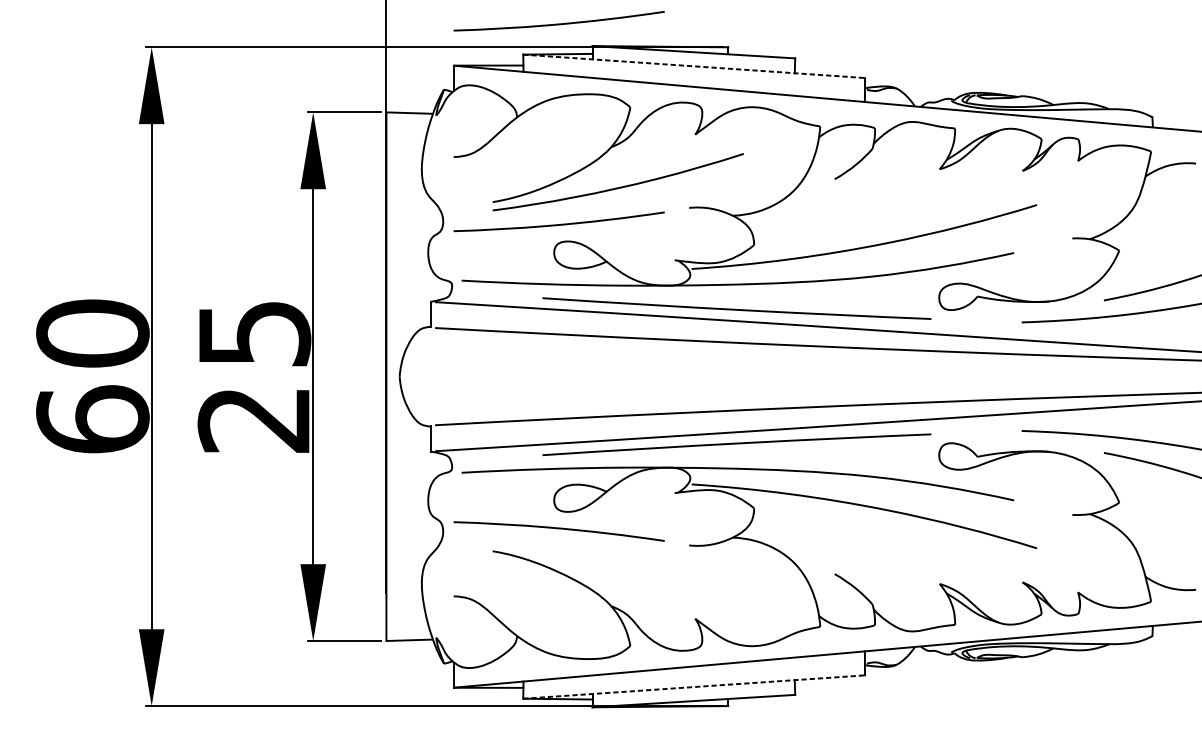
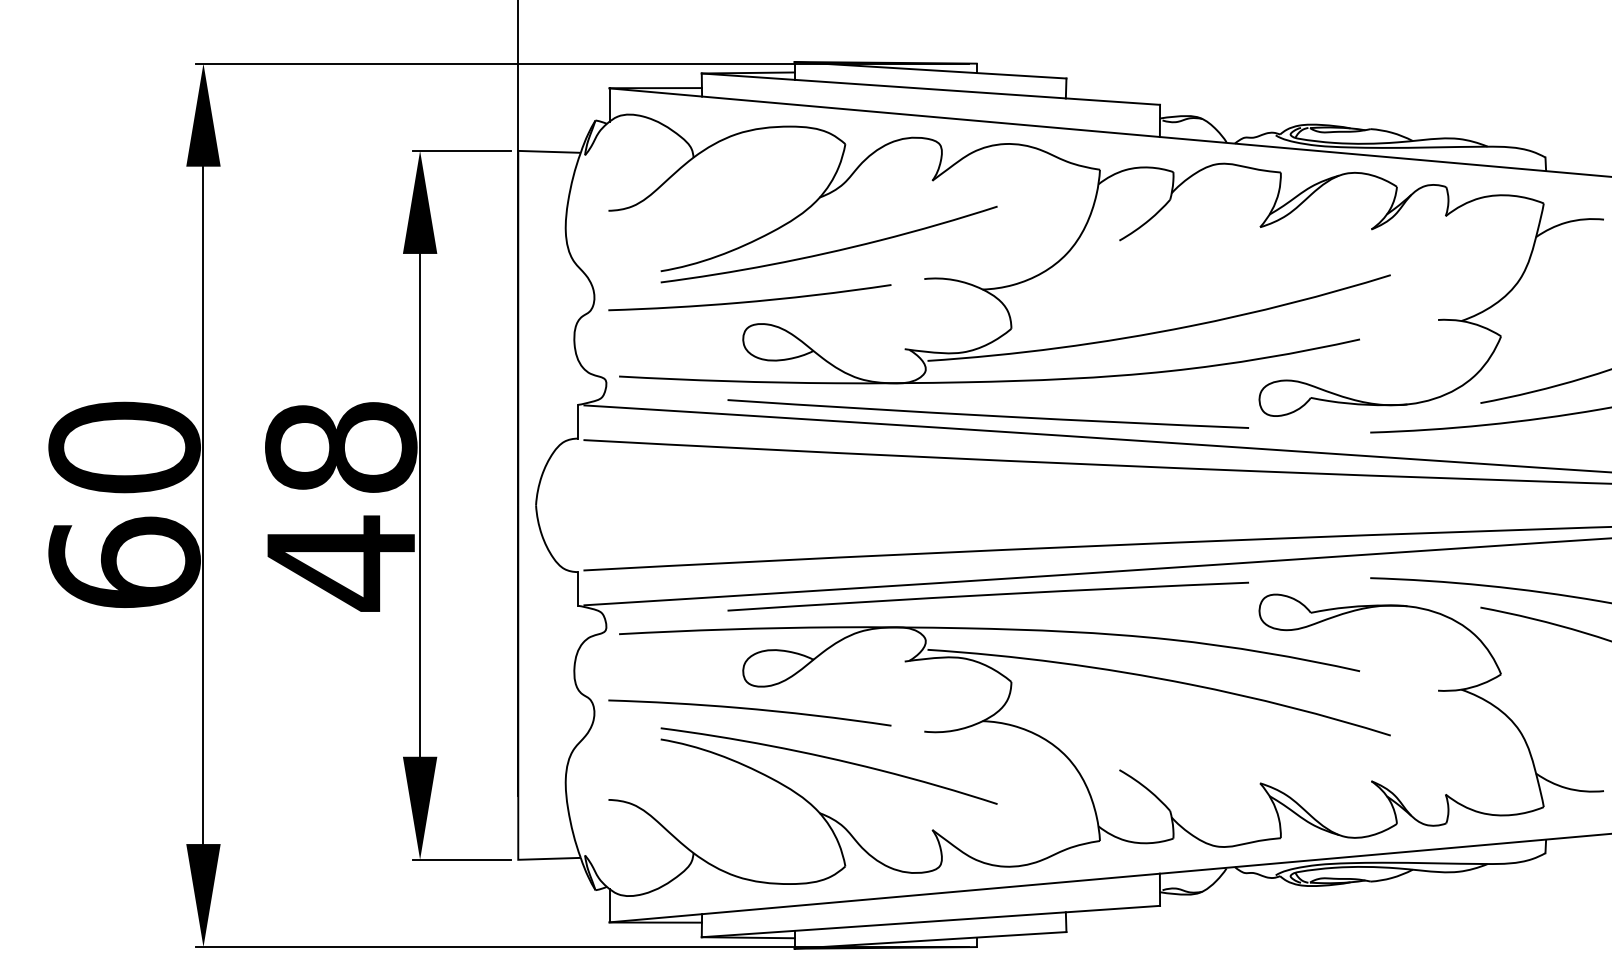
curve: (559, 23) -> (750, 31), removed
line: (693, 66) -> (930, 89), dashed -> solid
text: (254, 377) -> (341, 506), 25 -> 48
curve: (618, 566) -> (829, 759), added
line: (693, 687) -> (930, 921), dashed -> solid

